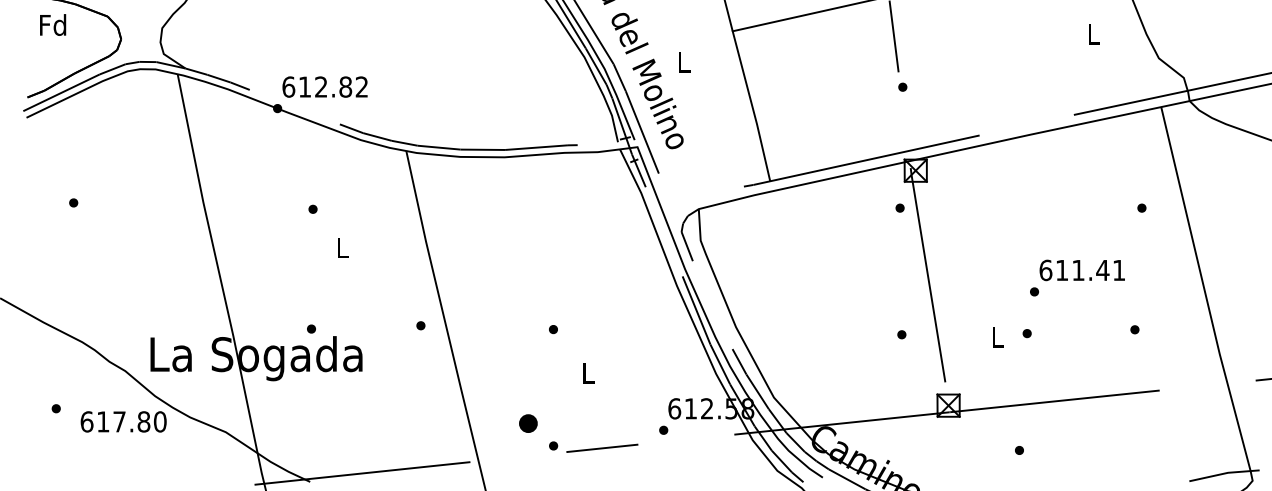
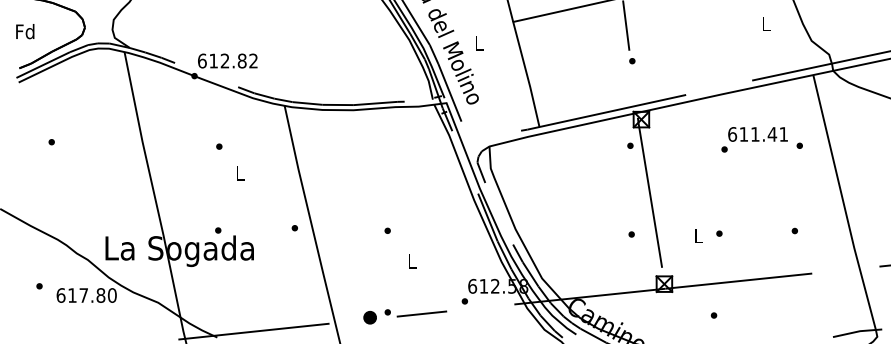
text: (53, 24) -> (25, 31), moved
text: (1077, 277) -> (754, 139), moved
part: (527, 423) -> (369, 317), moved

